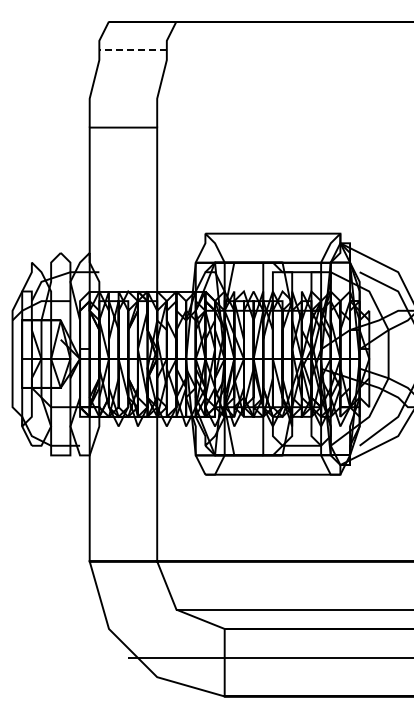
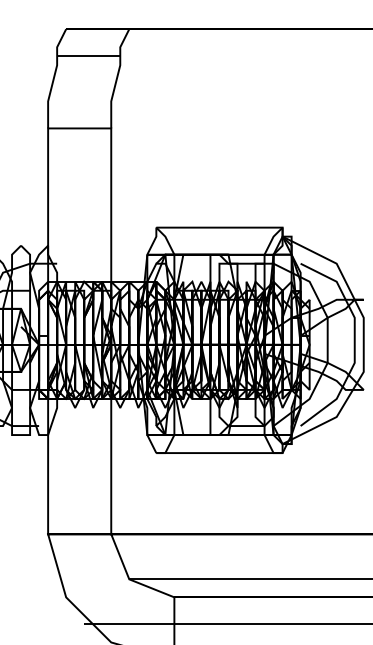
line: (133, 50) -> (89, 56), dashed -> solid

